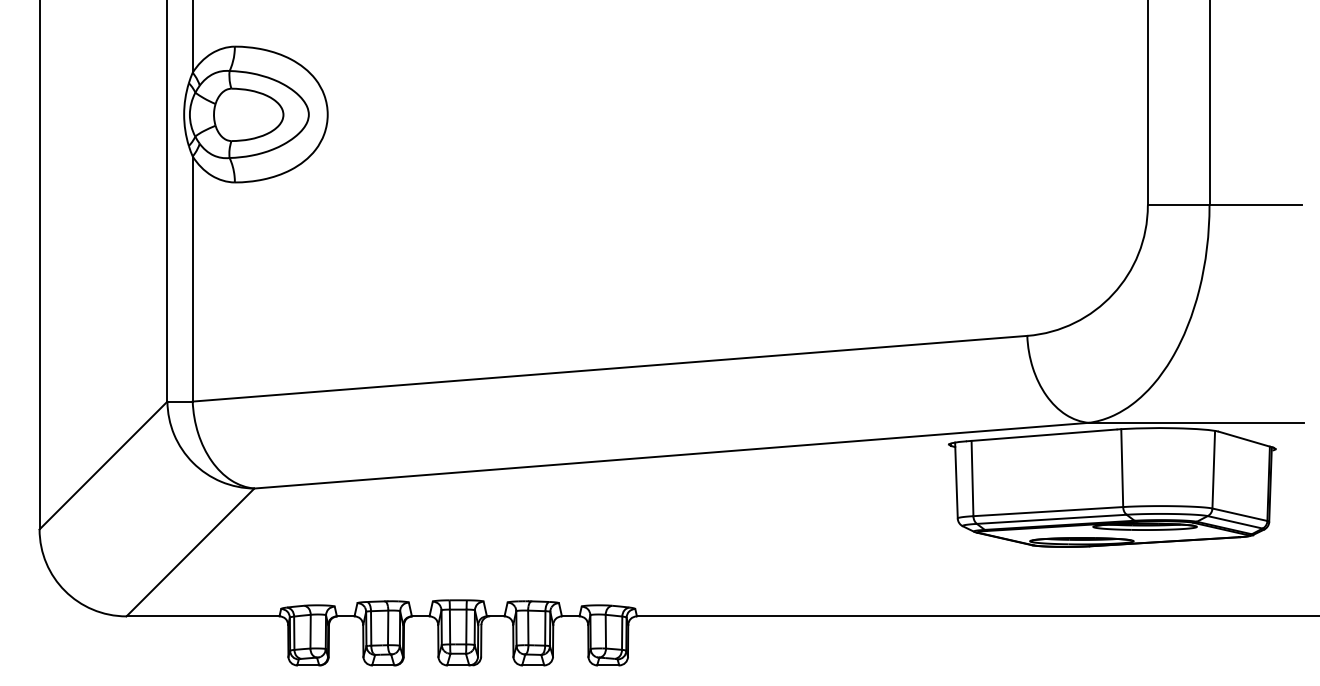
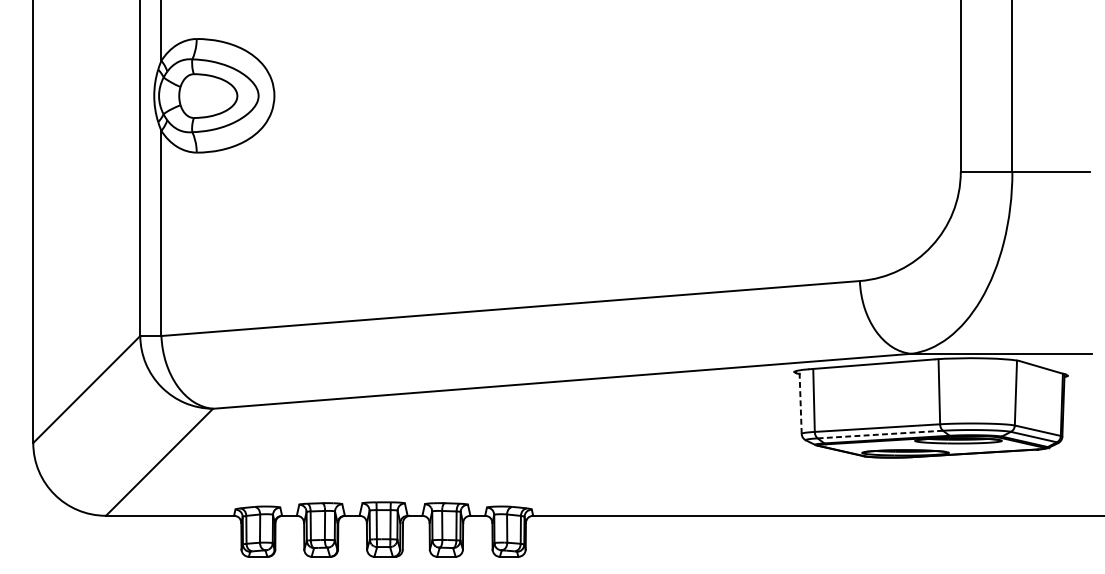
line: (956, 480) -> (800, 402), solid -> dashed
line: (1052, 519) -> (880, 434), solid -> dashed

